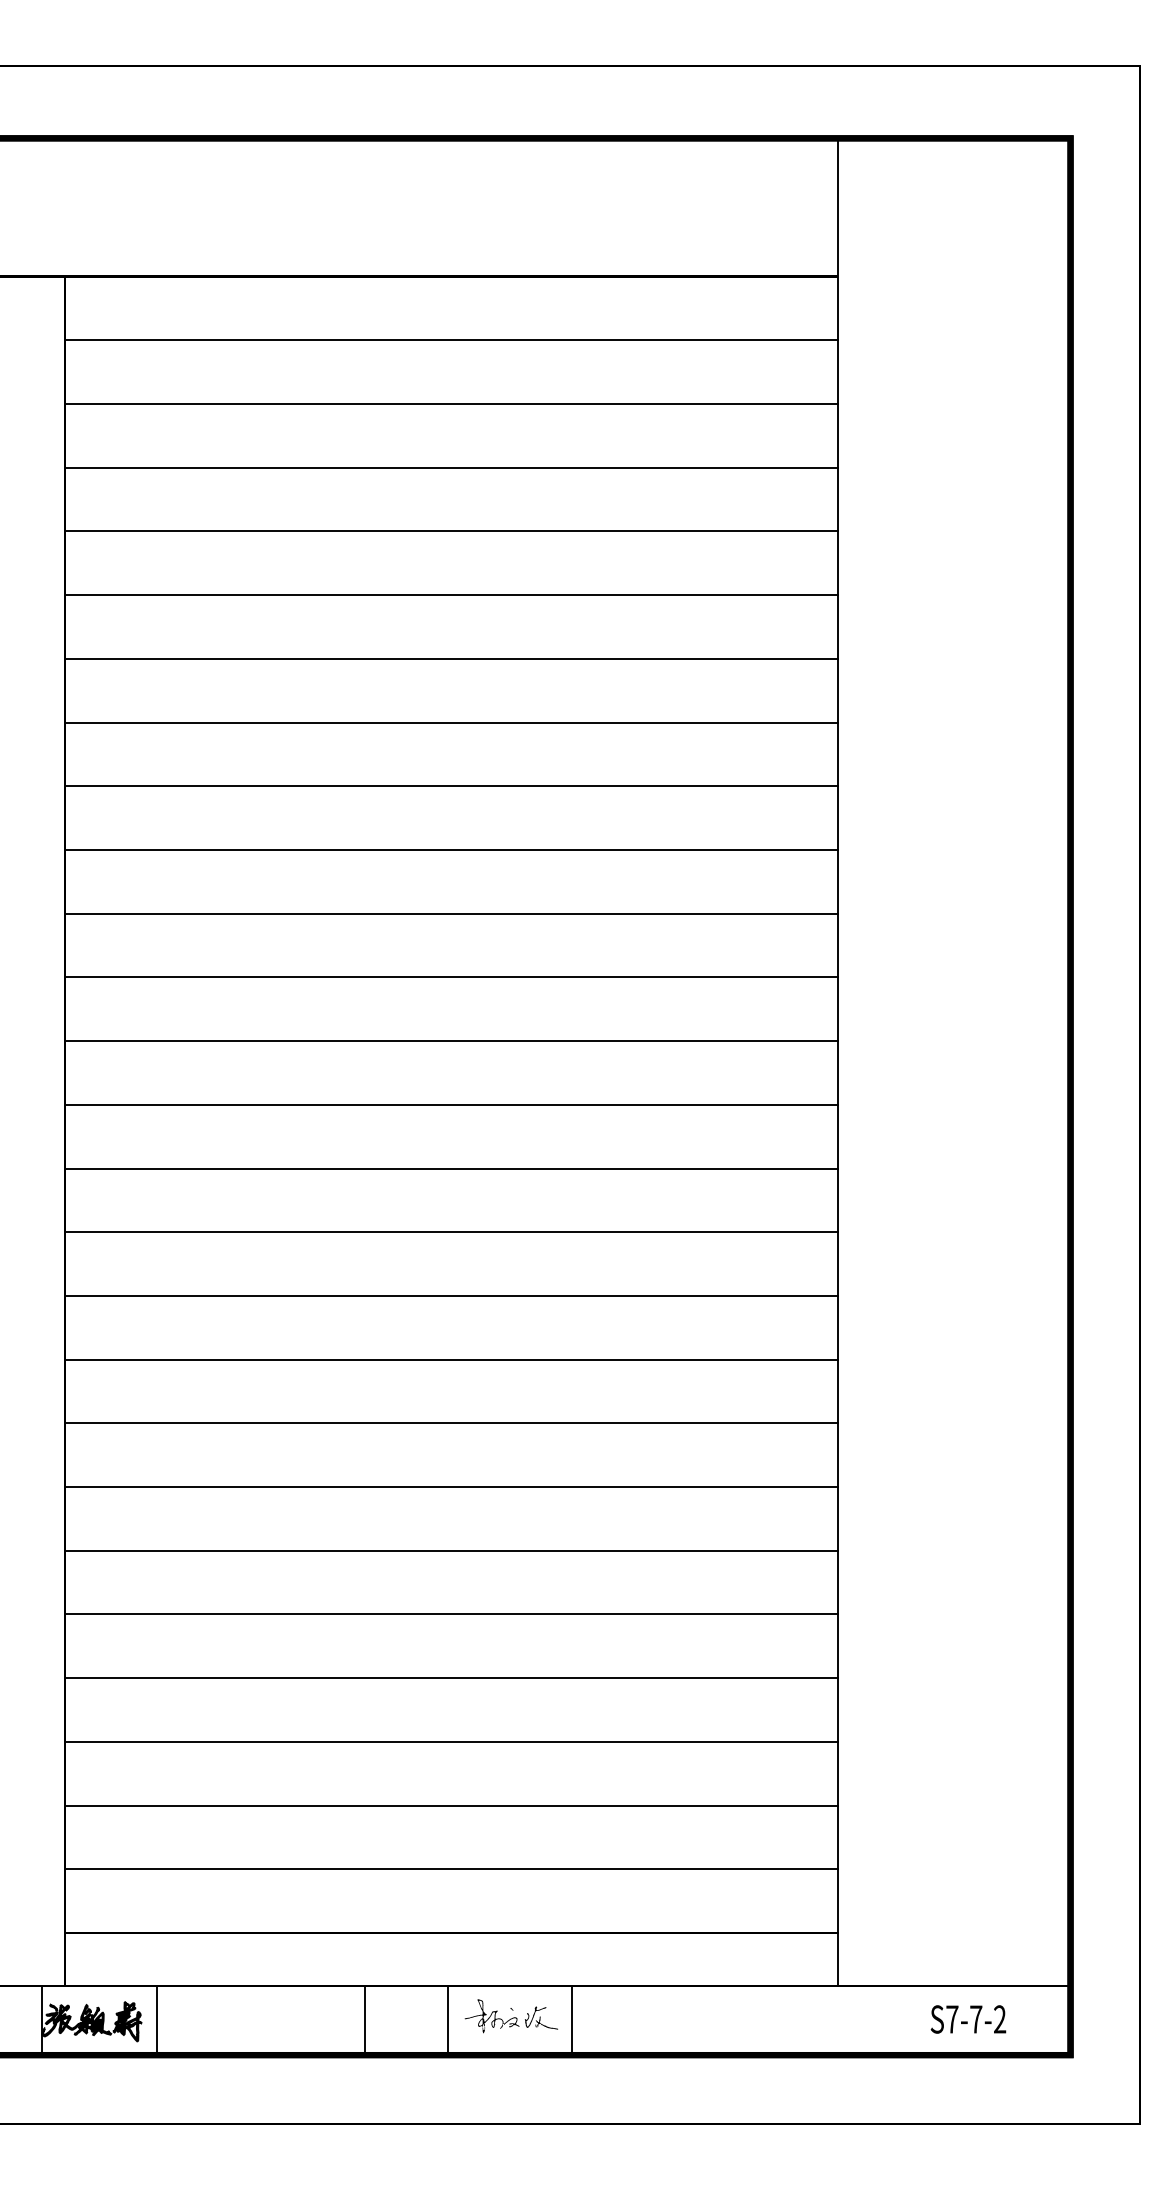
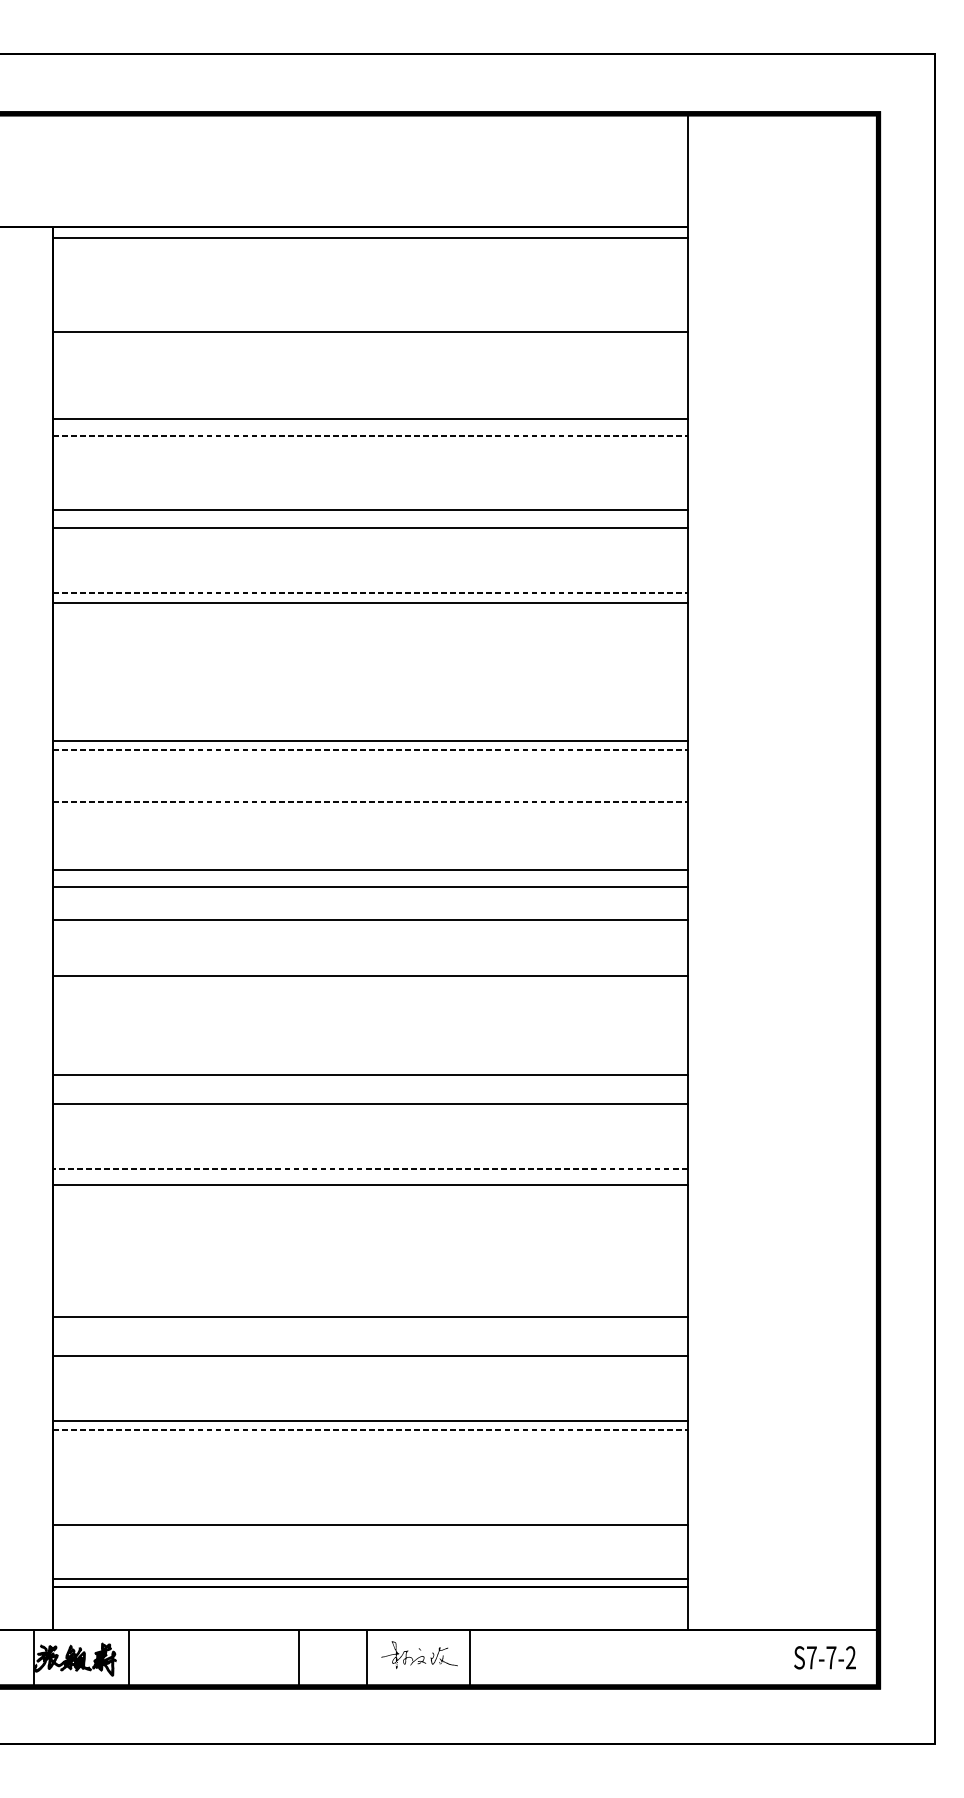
line: (450, 340) -> (369, 237), moved
line: (450, 467) -> (369, 419), moved
line: (451, 531) -> (370, 436), solid -> dashed
line: (450, 595) -> (369, 528), moved
line: (450, 658) -> (369, 509), moved
line: (451, 722) -> (370, 593), solid -> dashed
line: (450, 786) -> (369, 603), moved
line: (450, 849) -> (369, 740), moved
line: (451, 913) -> (370, 750), solid -> dashed
line: (451, 977) -> (370, 802), solid -> dashed
line: (450, 1041) -> (369, 887), moved
line: (450, 1104) -> (369, 869), moved
line: (450, 1168) -> (369, 919), moved
line: (450, 1232) -> (369, 976), moved
line: (450, 1295) -> (369, 1103), moved
line: (450, 1359) -> (369, 1075), moved
line: (450, 1423) -> (369, 1168), solid -> dashed
line: (450, 1487) -> (369, 1185), moved
line: (450, 1550) -> (369, 1317), moved
line: (450, 1614) -> (369, 1355), moved
line: (450, 1678) -> (369, 1421), moved
line: (451, 1741) -> (370, 1429), solid -> dashed
line: (450, 1805) -> (369, 1524), moved
line: (450, 1869) -> (369, 1579), moved
text: (968, 2019) -> (825, 1657), moved

